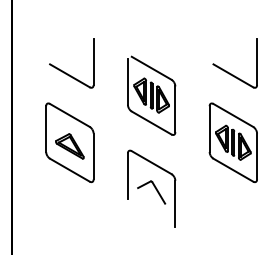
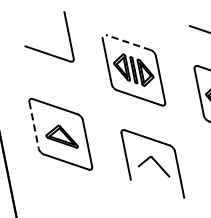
line: (151, 68) -> (128, 42), solid -> dashed
part: (66, 72) -> (43, 51), moved
line: (46, 129) -> (34, 125), solid -> dashed

